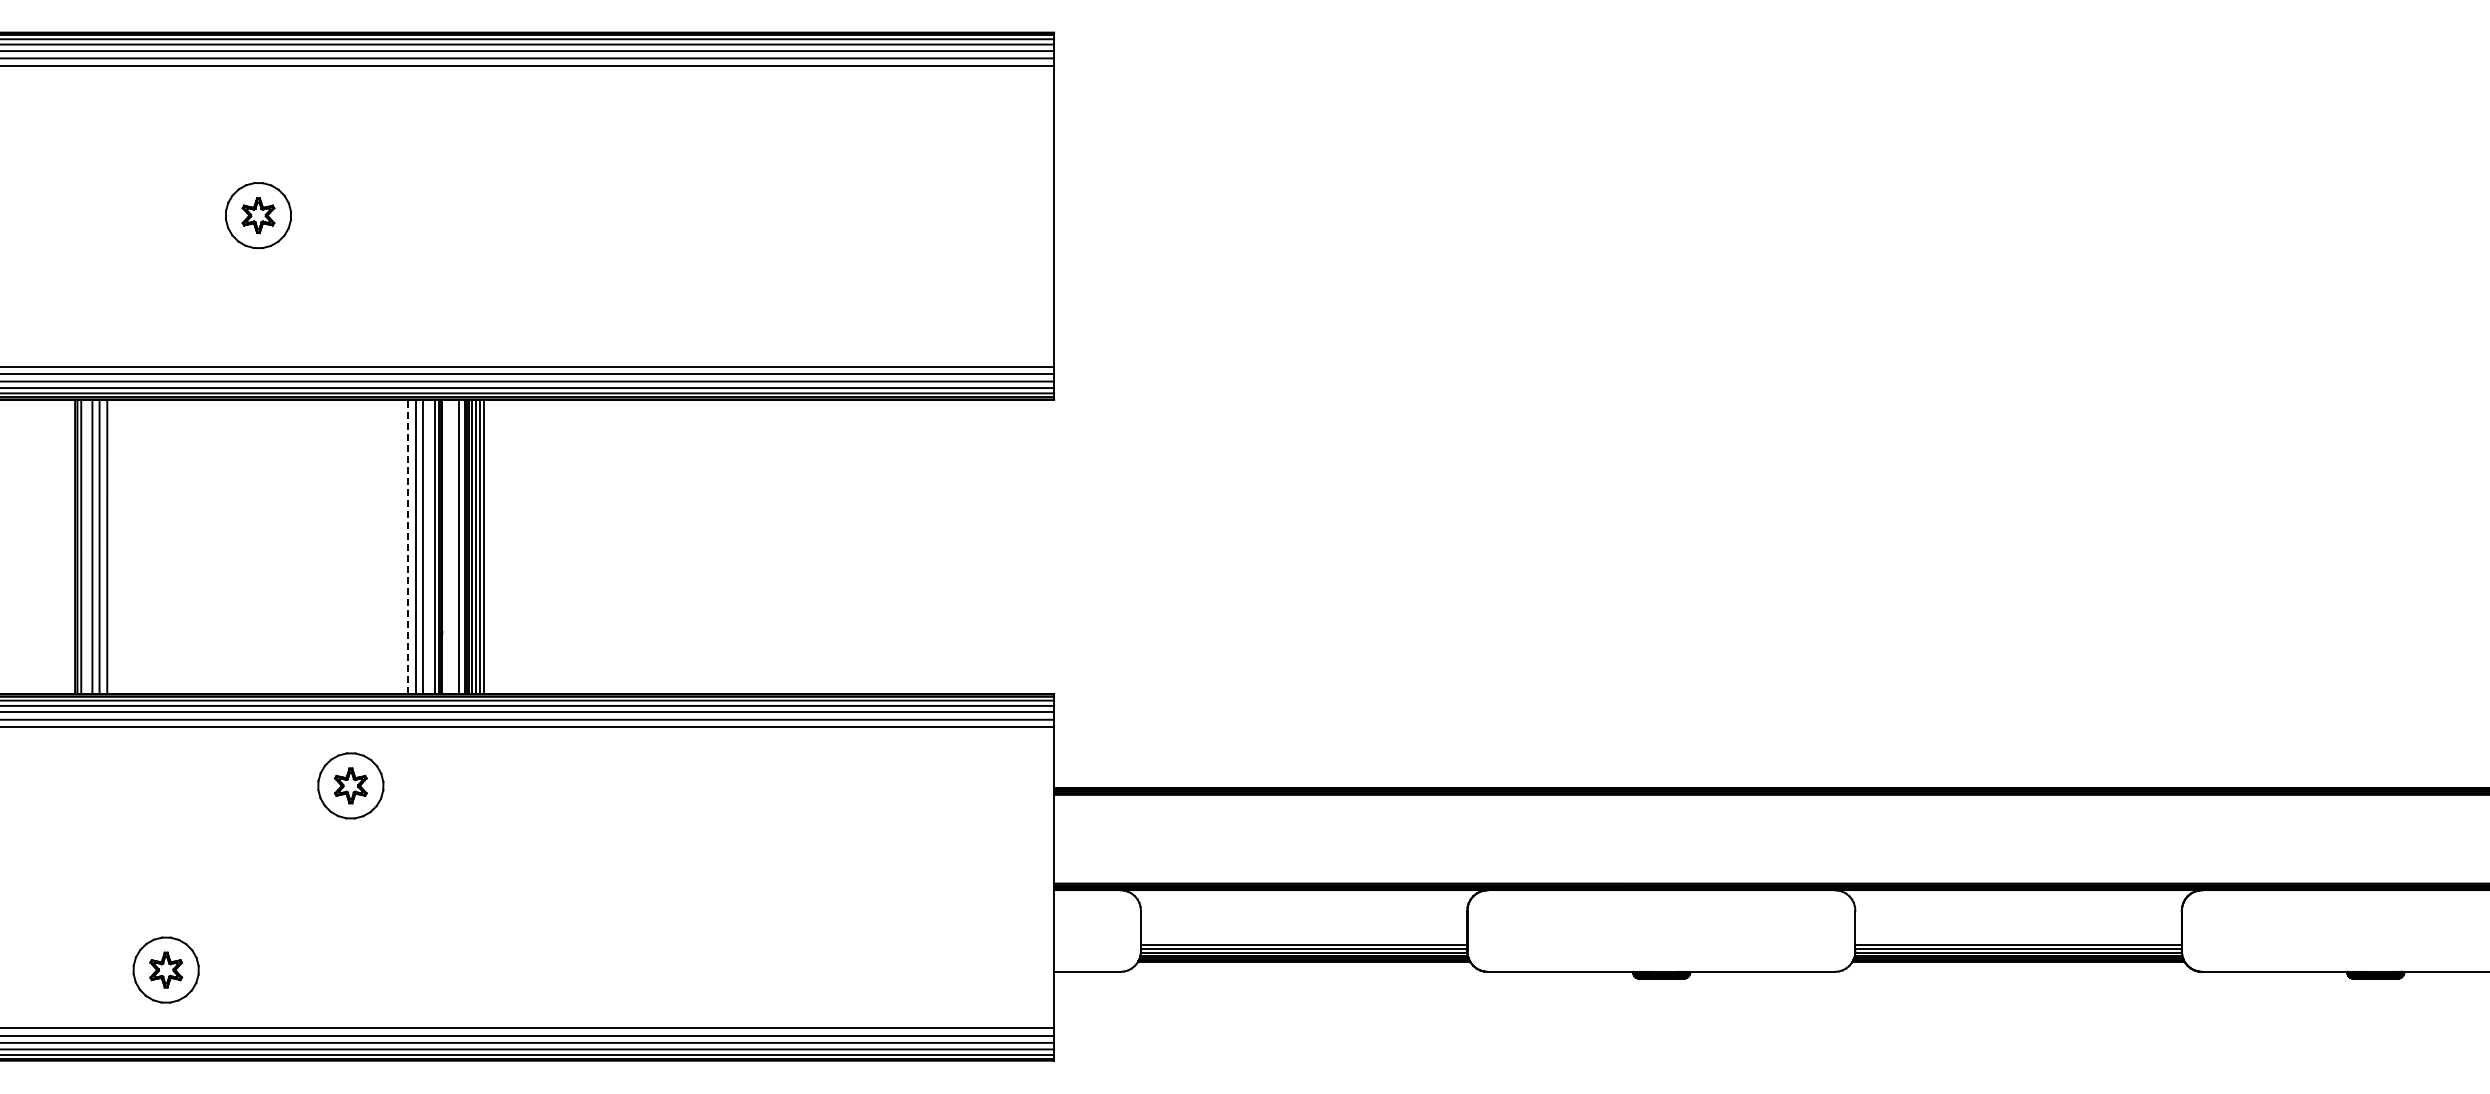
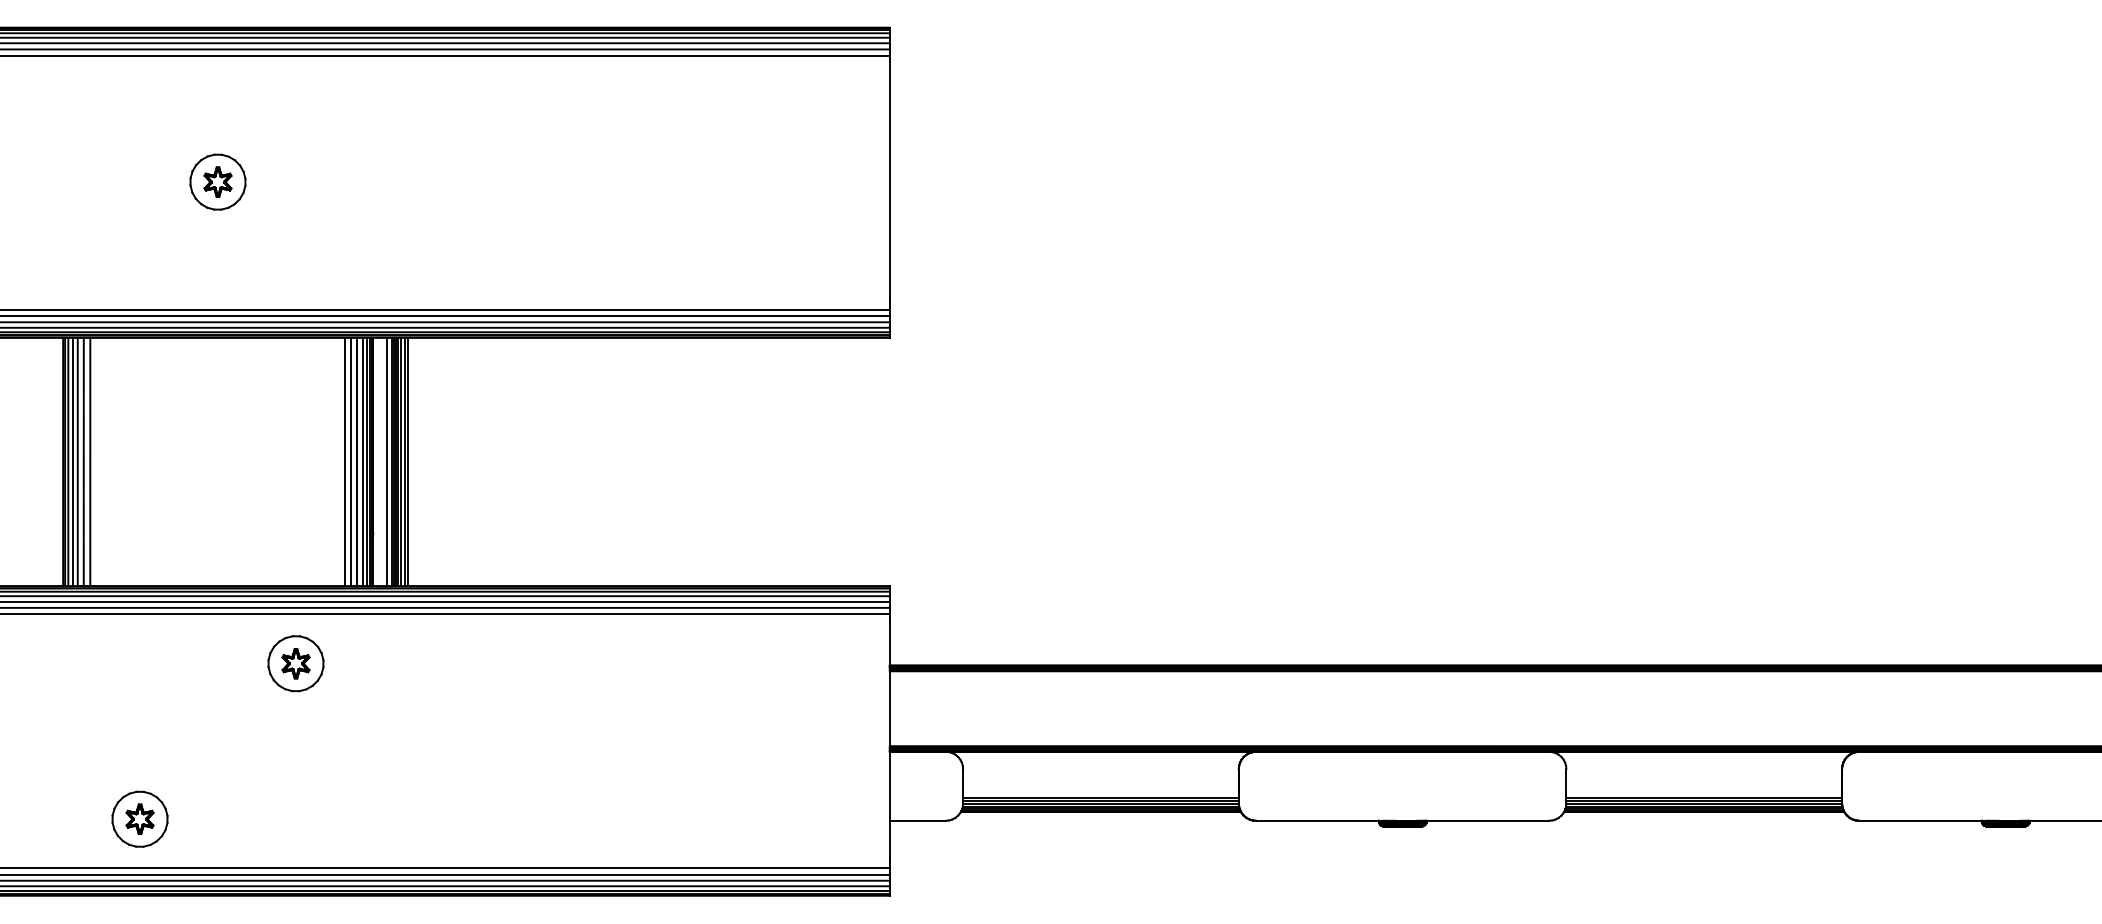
line: (86, 546) -> (72, 461), added
line: (429, 546) -> (362, 461), added
line: (408, 547) -> (344, 462), dashed -> solid

